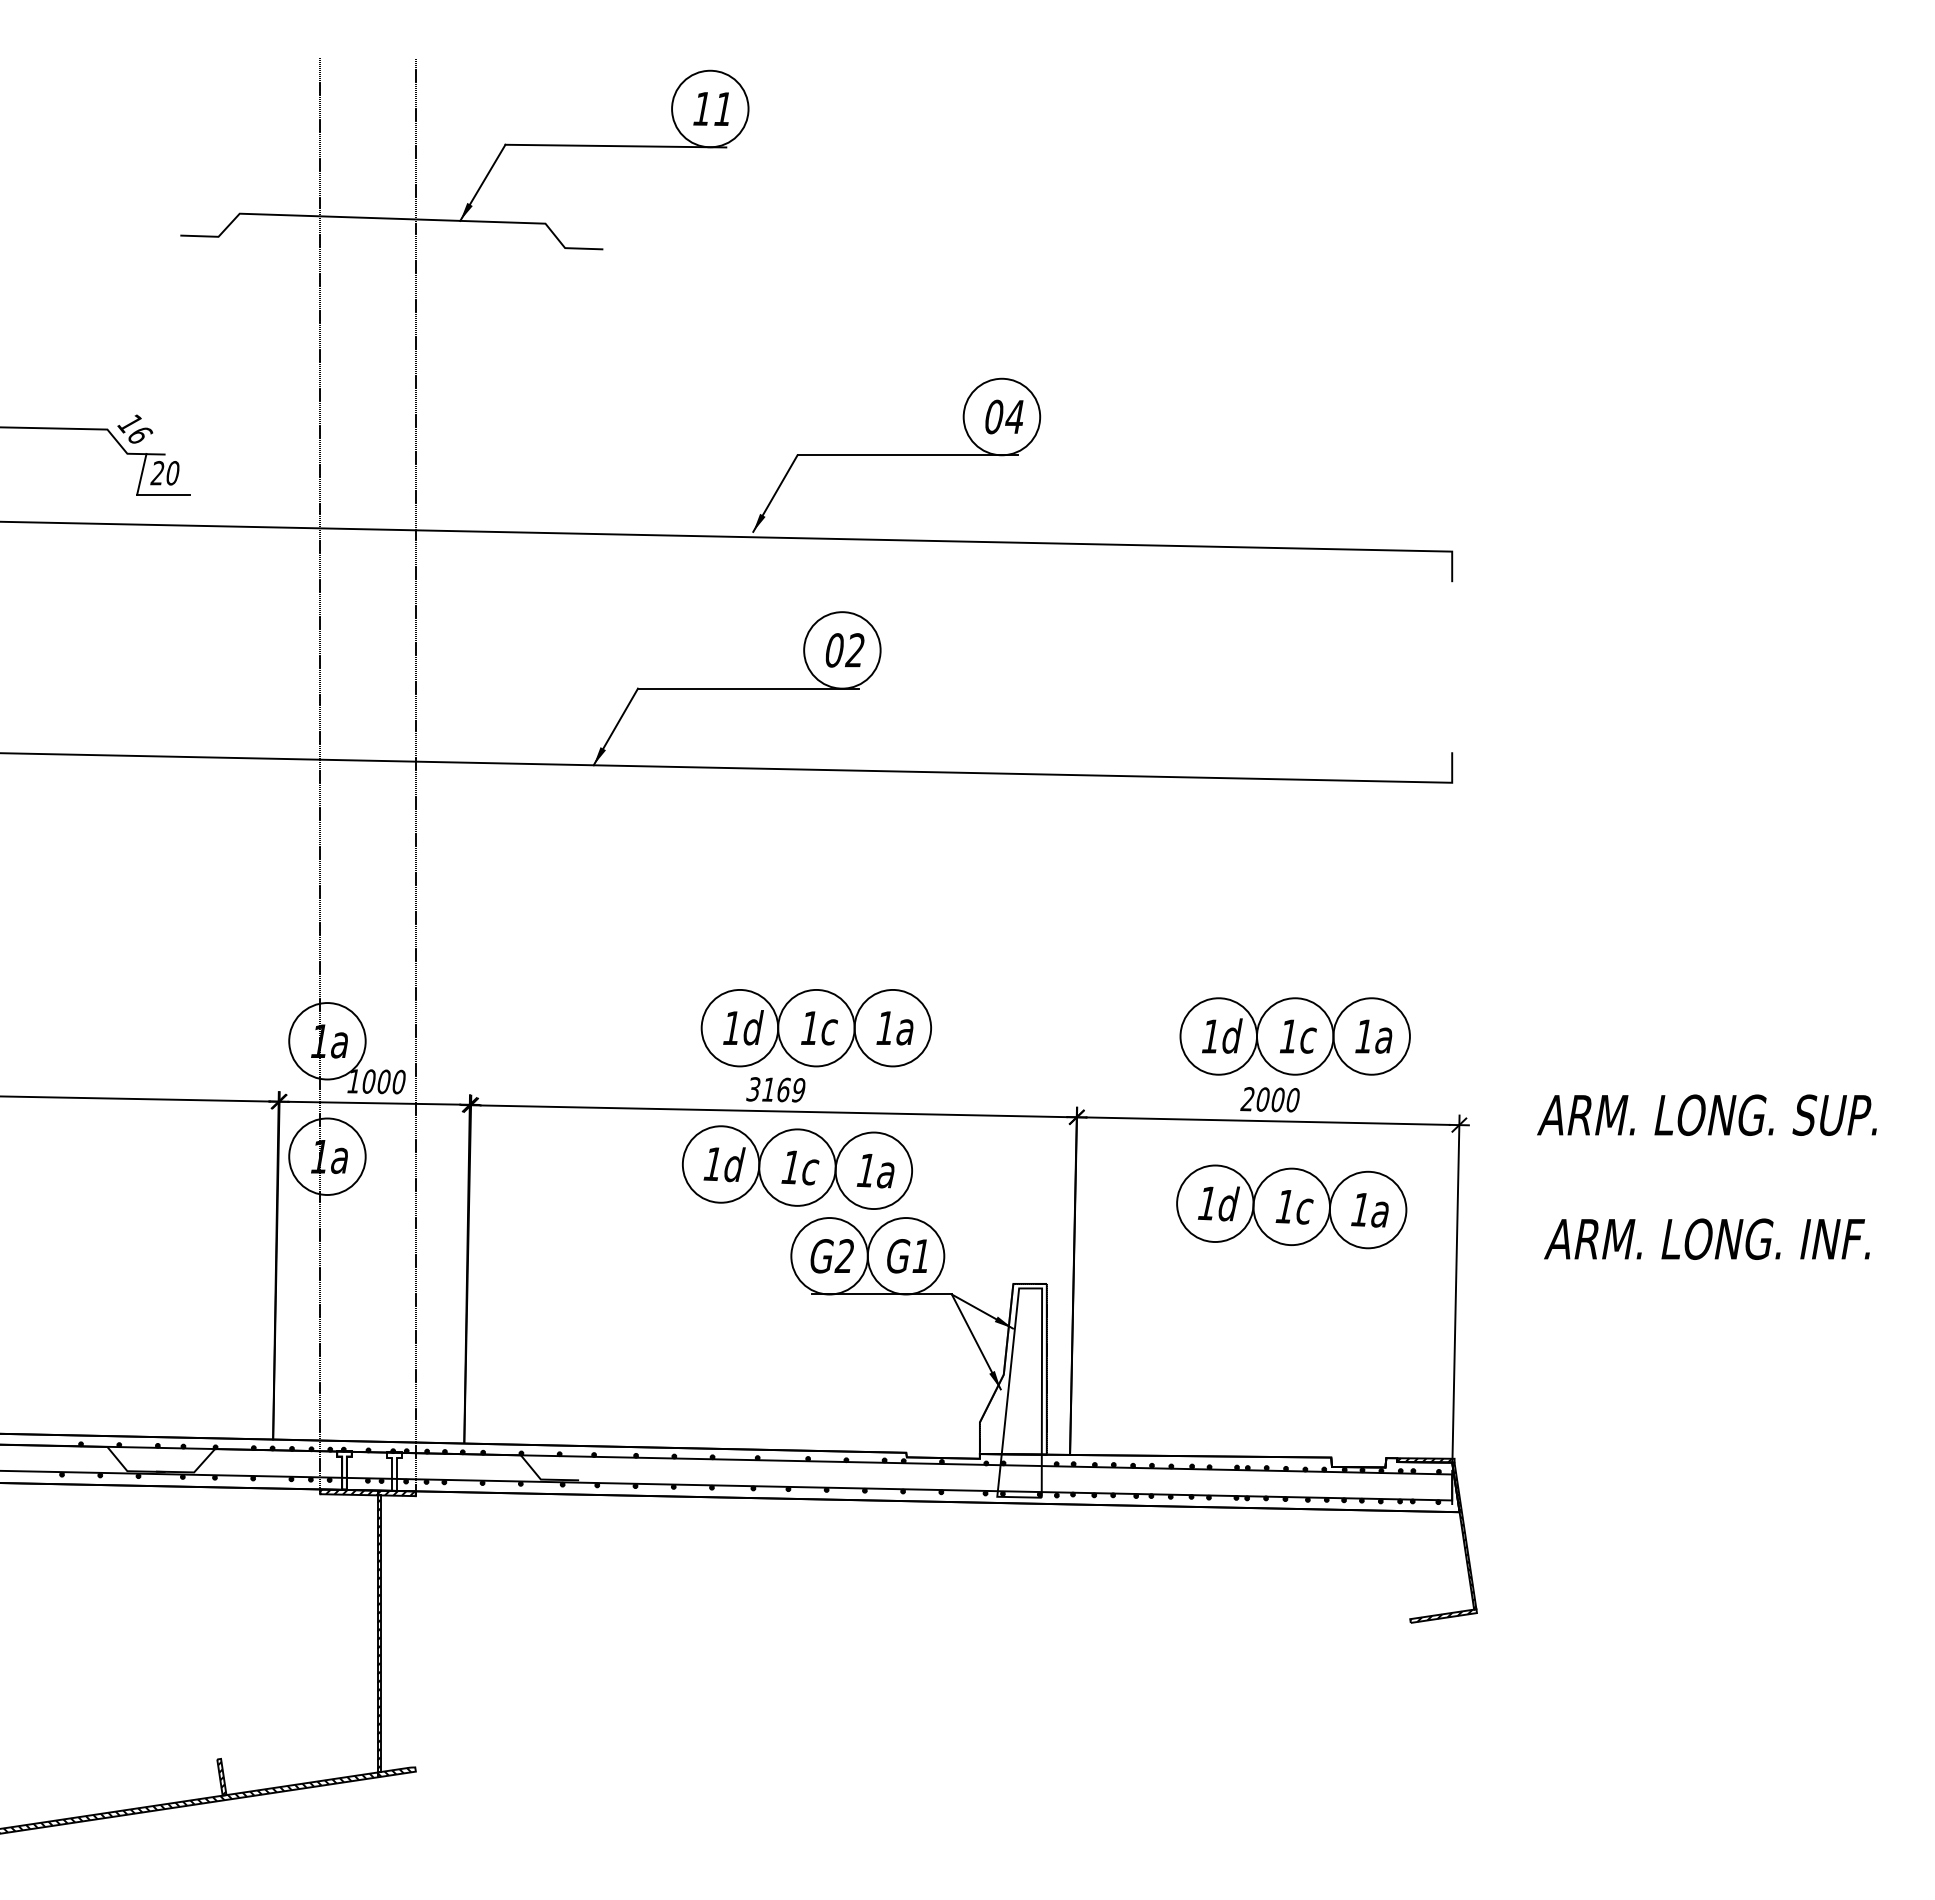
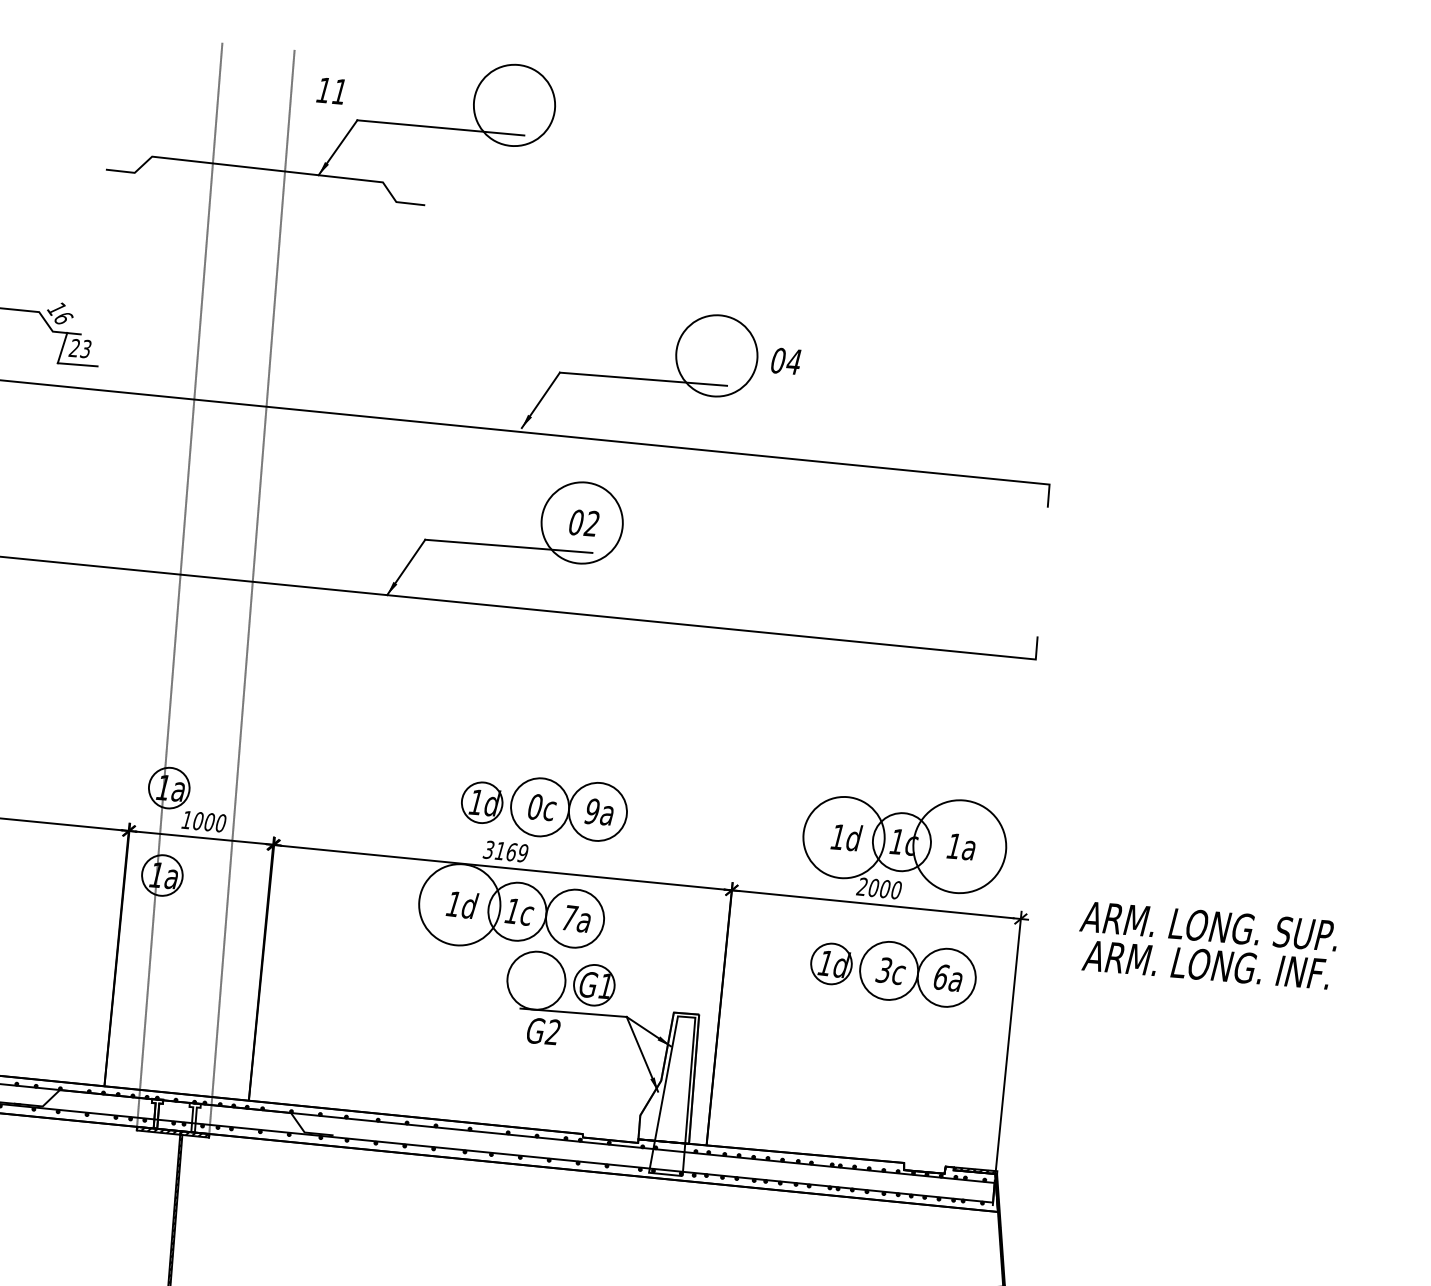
circle: (710, 108) -> (514, 105), size x1.4
text: (710, 108) -> (330, 90), moved
circle: (1001, 416) -> (716, 355), size x1.4
text: (1004, 416) -> (786, 360), moved
text: (172, 473) -> (85, 349), 20 -> 23
circle: (842, 650) -> (582, 523), size x1.4
circle: (739, 1027) -> (481, 802), size x0.7
text: (810, 1027) -> (535, 806), 1c -> 0c
text: (885, 1027) -> (592, 810), 1a -> 9a
circle: (1218, 1036) -> (843, 837), size x1.4
circle: (1371, 1036) -> (959, 846), size x1.6
circle: (327, 1041) -> (169, 788), size x0.7
circle: (327, 1156) -> (162, 875), size x0.7
circle: (720, 1164) -> (459, 904), size x1.4
text: (866, 1170) -> (569, 918), 1a -> 7a
circle: (1215, 1203) -> (831, 963), size x0.7
text: (1284, 1206) -> (883, 970), 1c -> 3c
text: (1361, 1209) -> (941, 977), 1a -> 6a
text: (1706, 1238) -> (1205, 964), moved
text: (831, 1256) -> (543, 1031), moved
circle: (905, 1256) -> (593, 985), size x0.7

